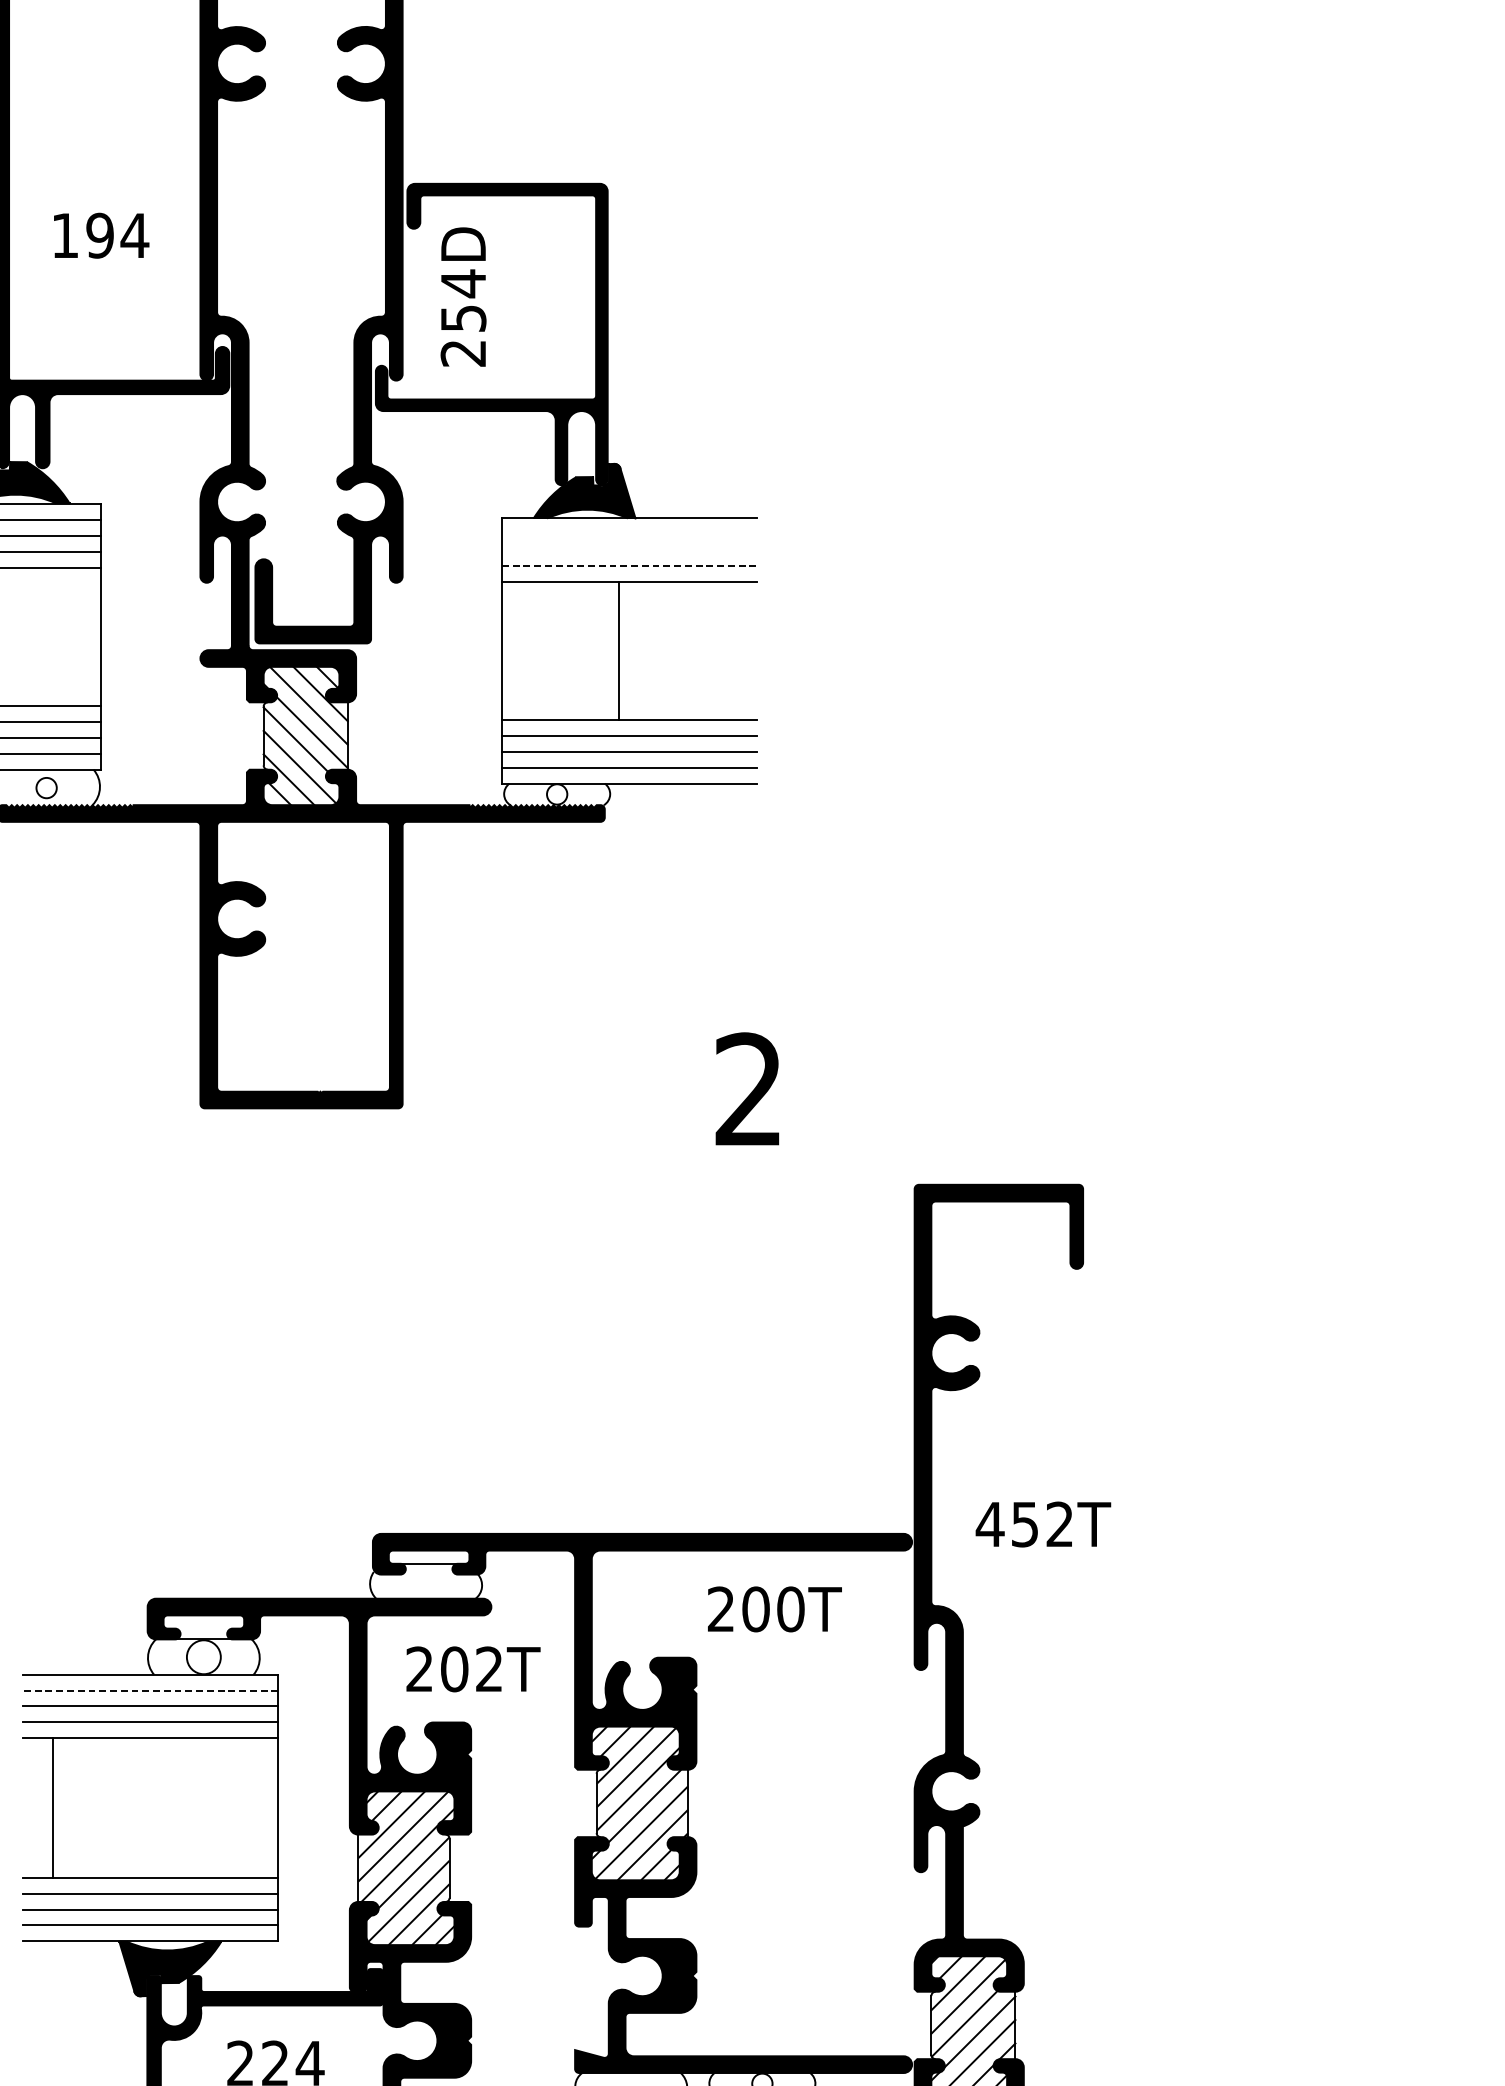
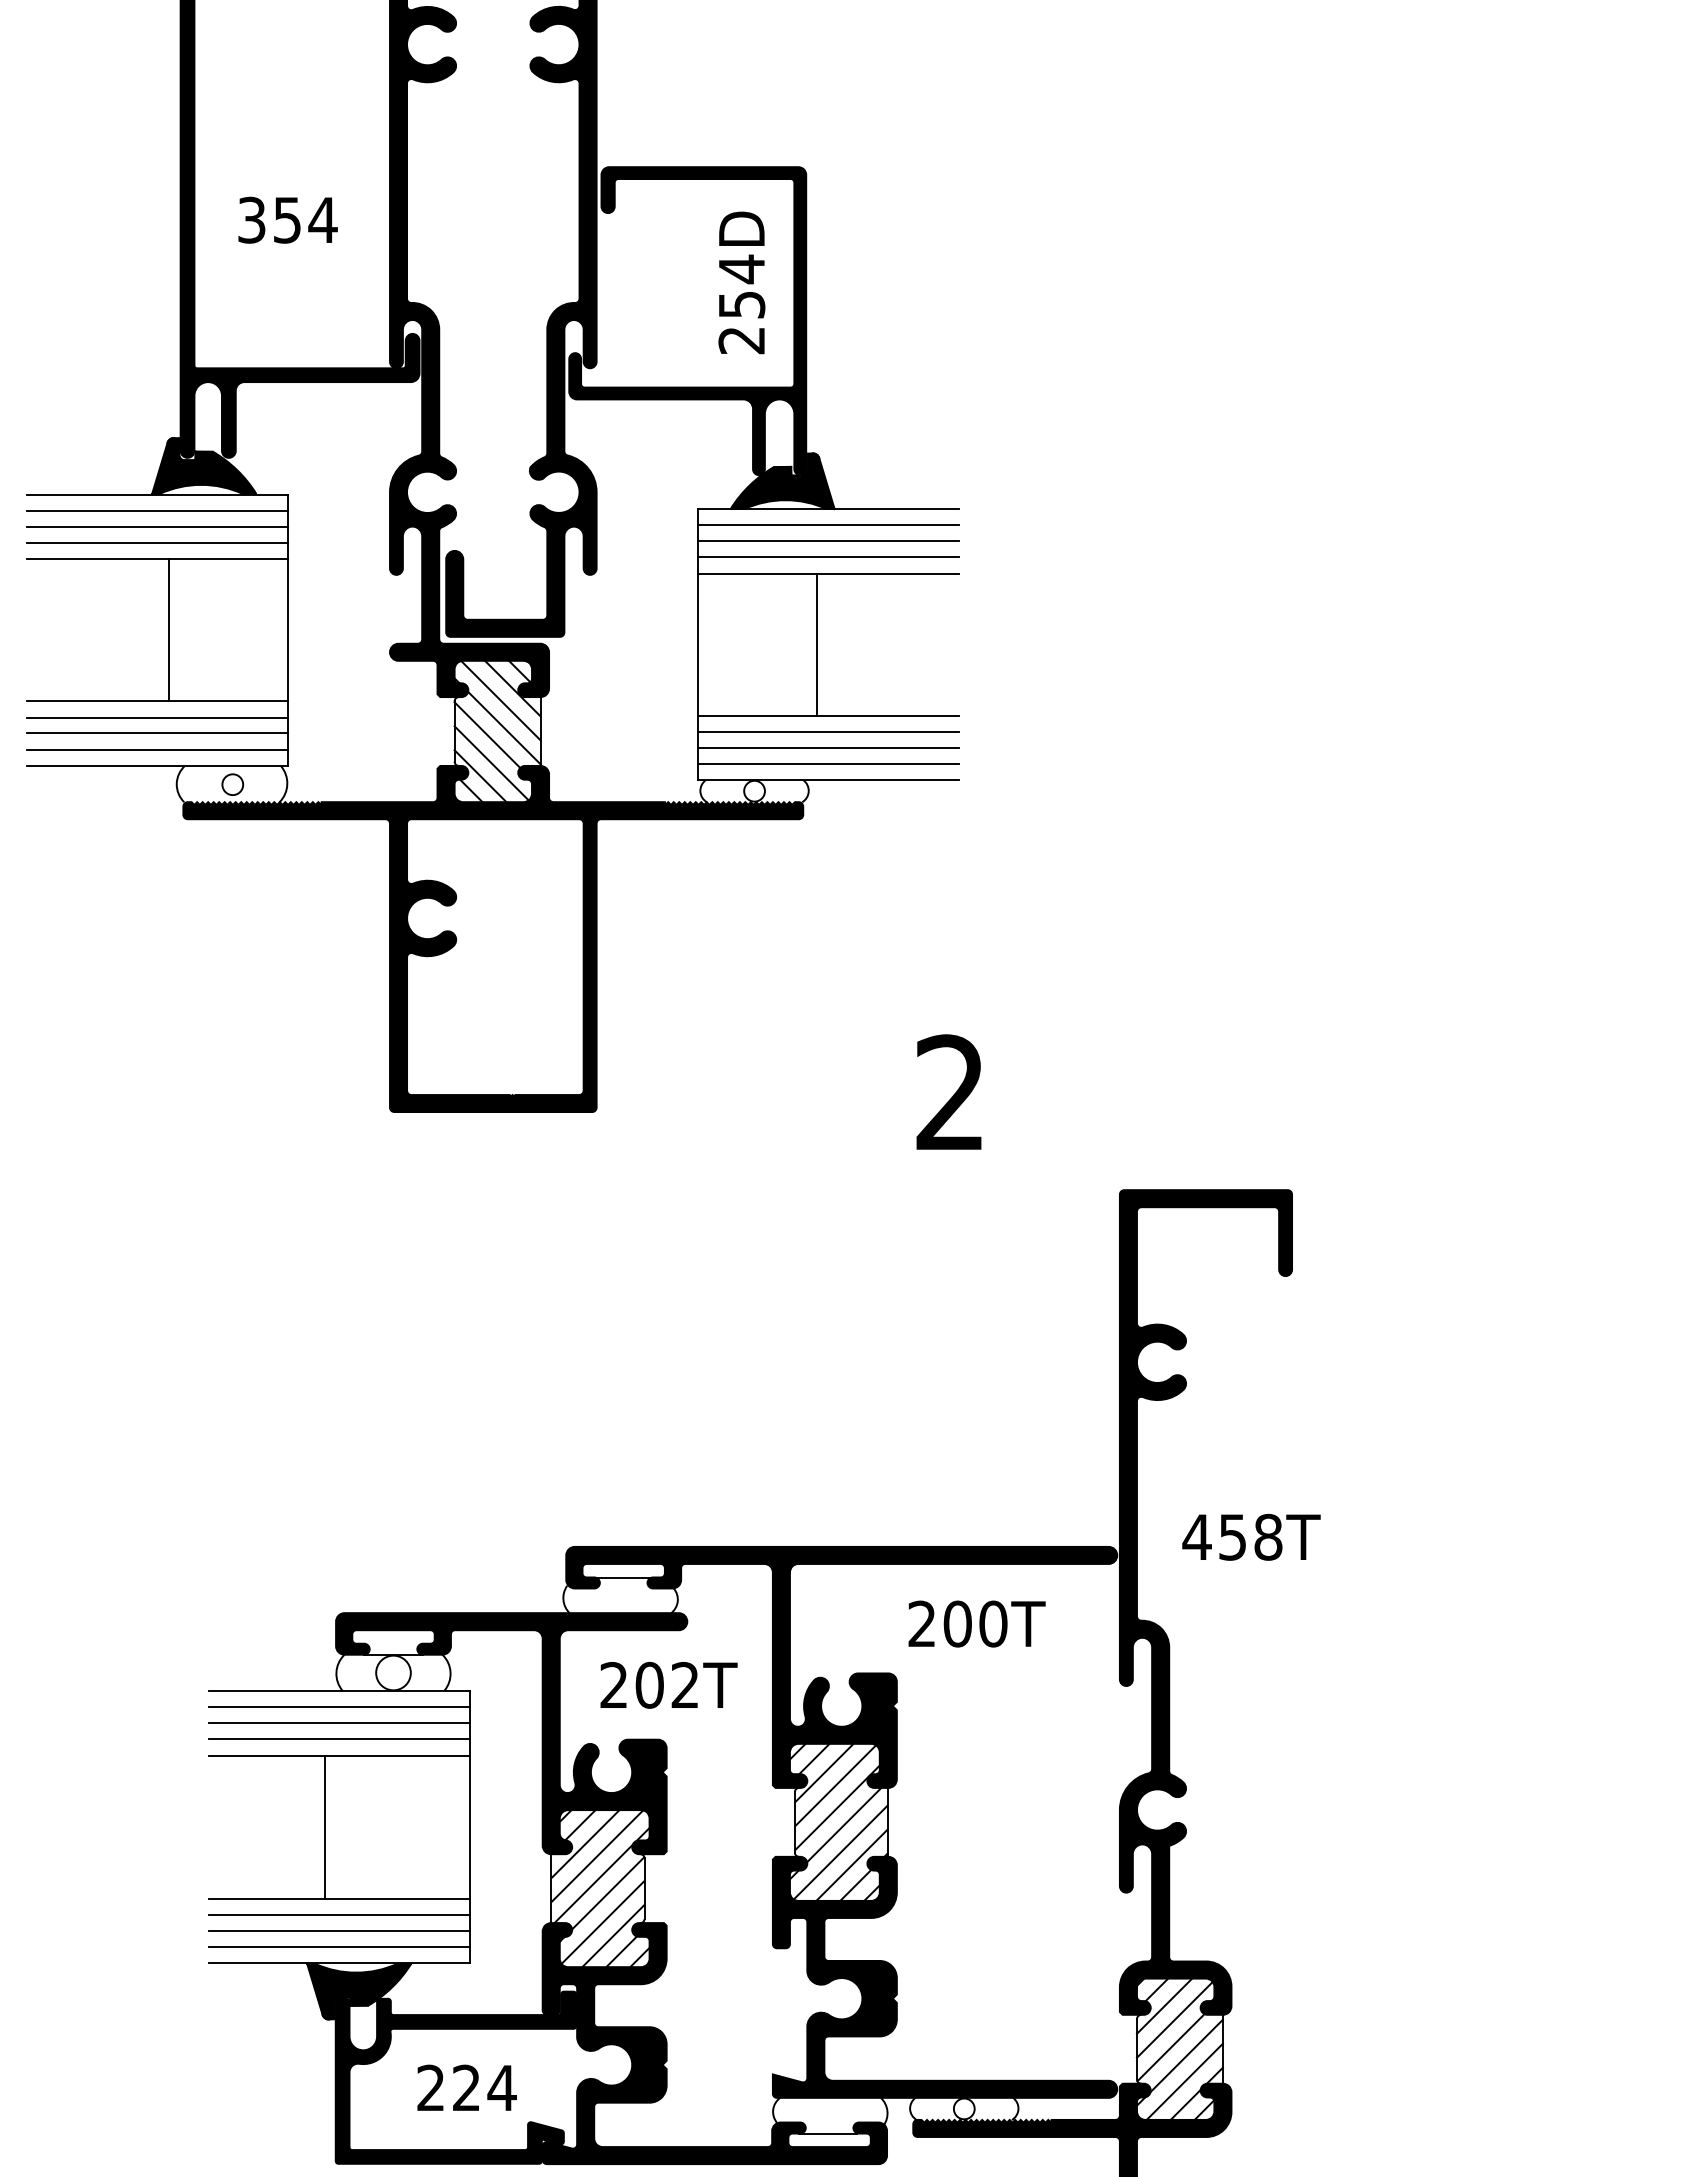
text: (82, 235) -> (269, 219), 194 -> 354
text: (463, 296) -> (741, 282), moved
line: (629, 534) -> (828, 525), added
line: (629, 550) -> (828, 541), added
line: (629, 565) -> (828, 557), dashed -> solid
text: (1060, 1523) -> (1268, 1536), 452T -> 458T
line: (151, 1691) -> (339, 1707), dashed -> solid
line: (53, 1807) -> (325, 1826), moved

